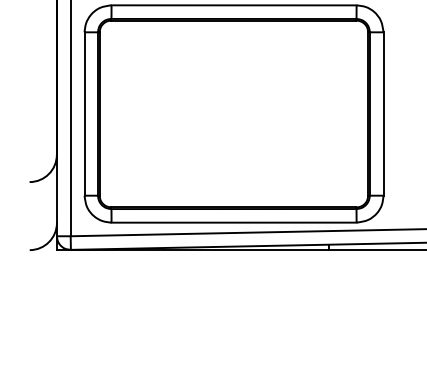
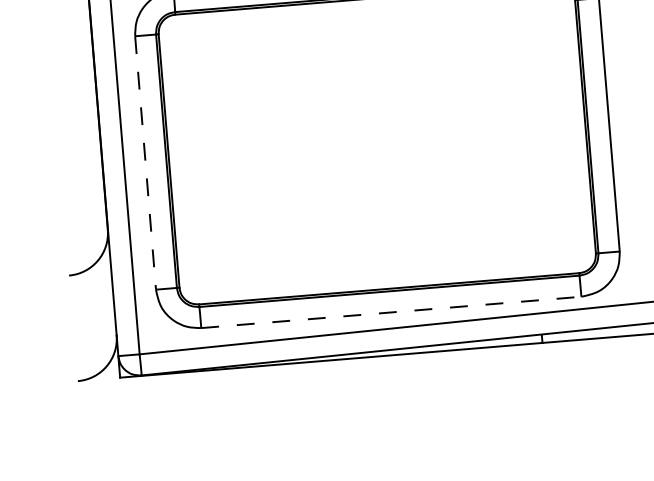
line: (84, 114) -> (145, 163), solid -> dashed
line: (234, 222) -> (391, 312), solid -> dashed

